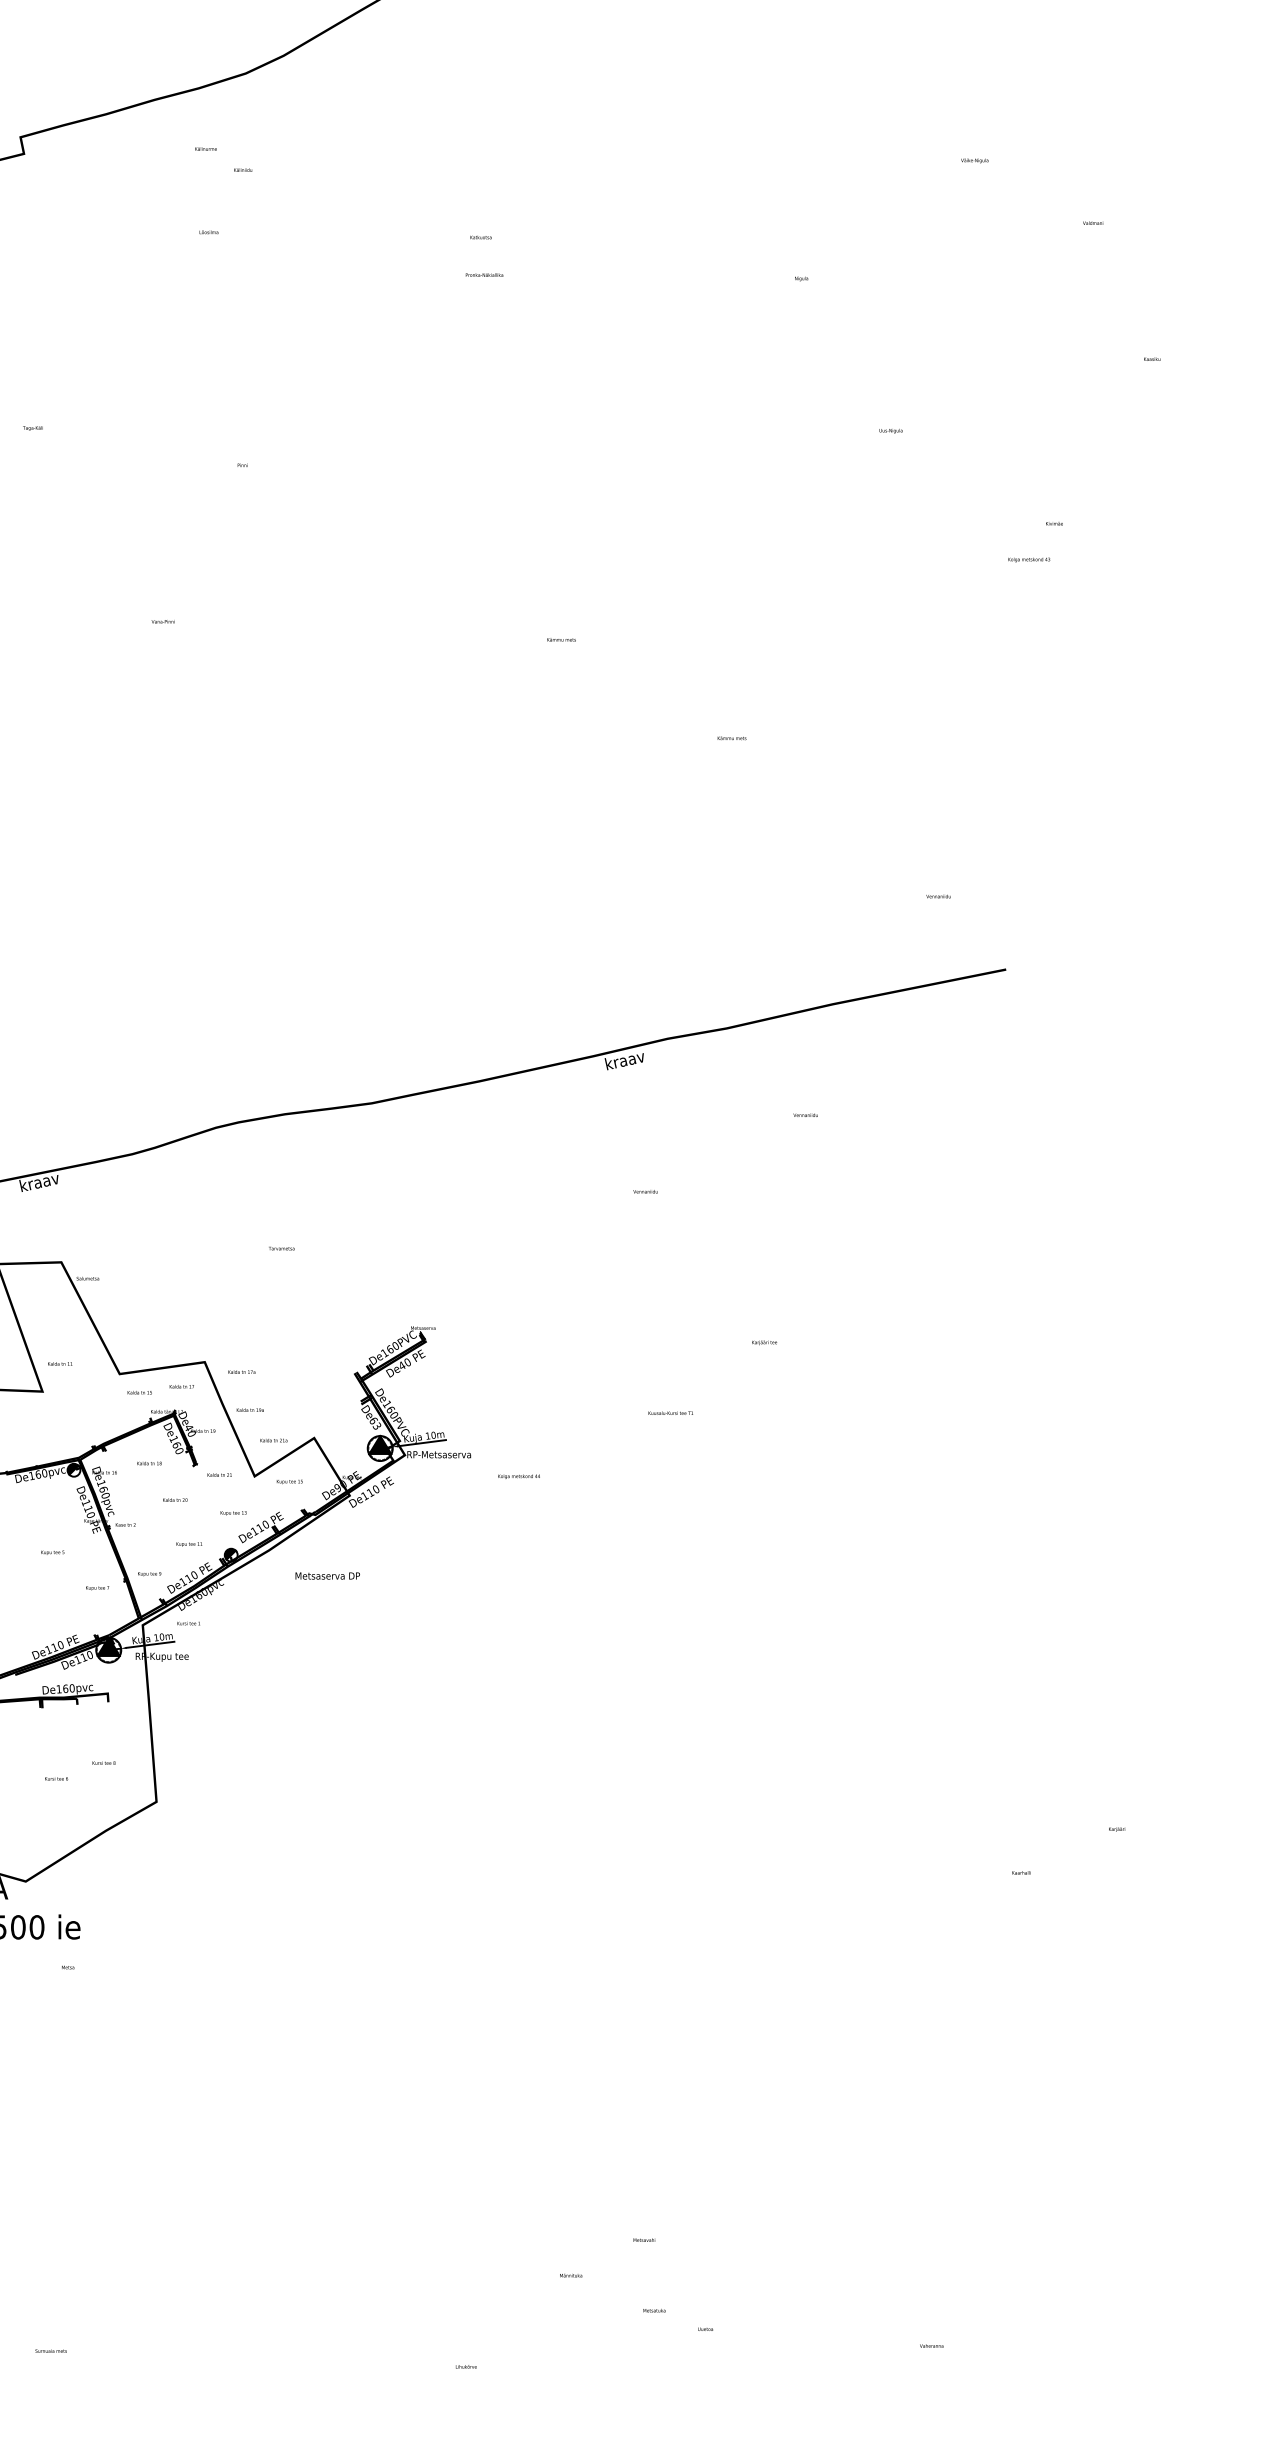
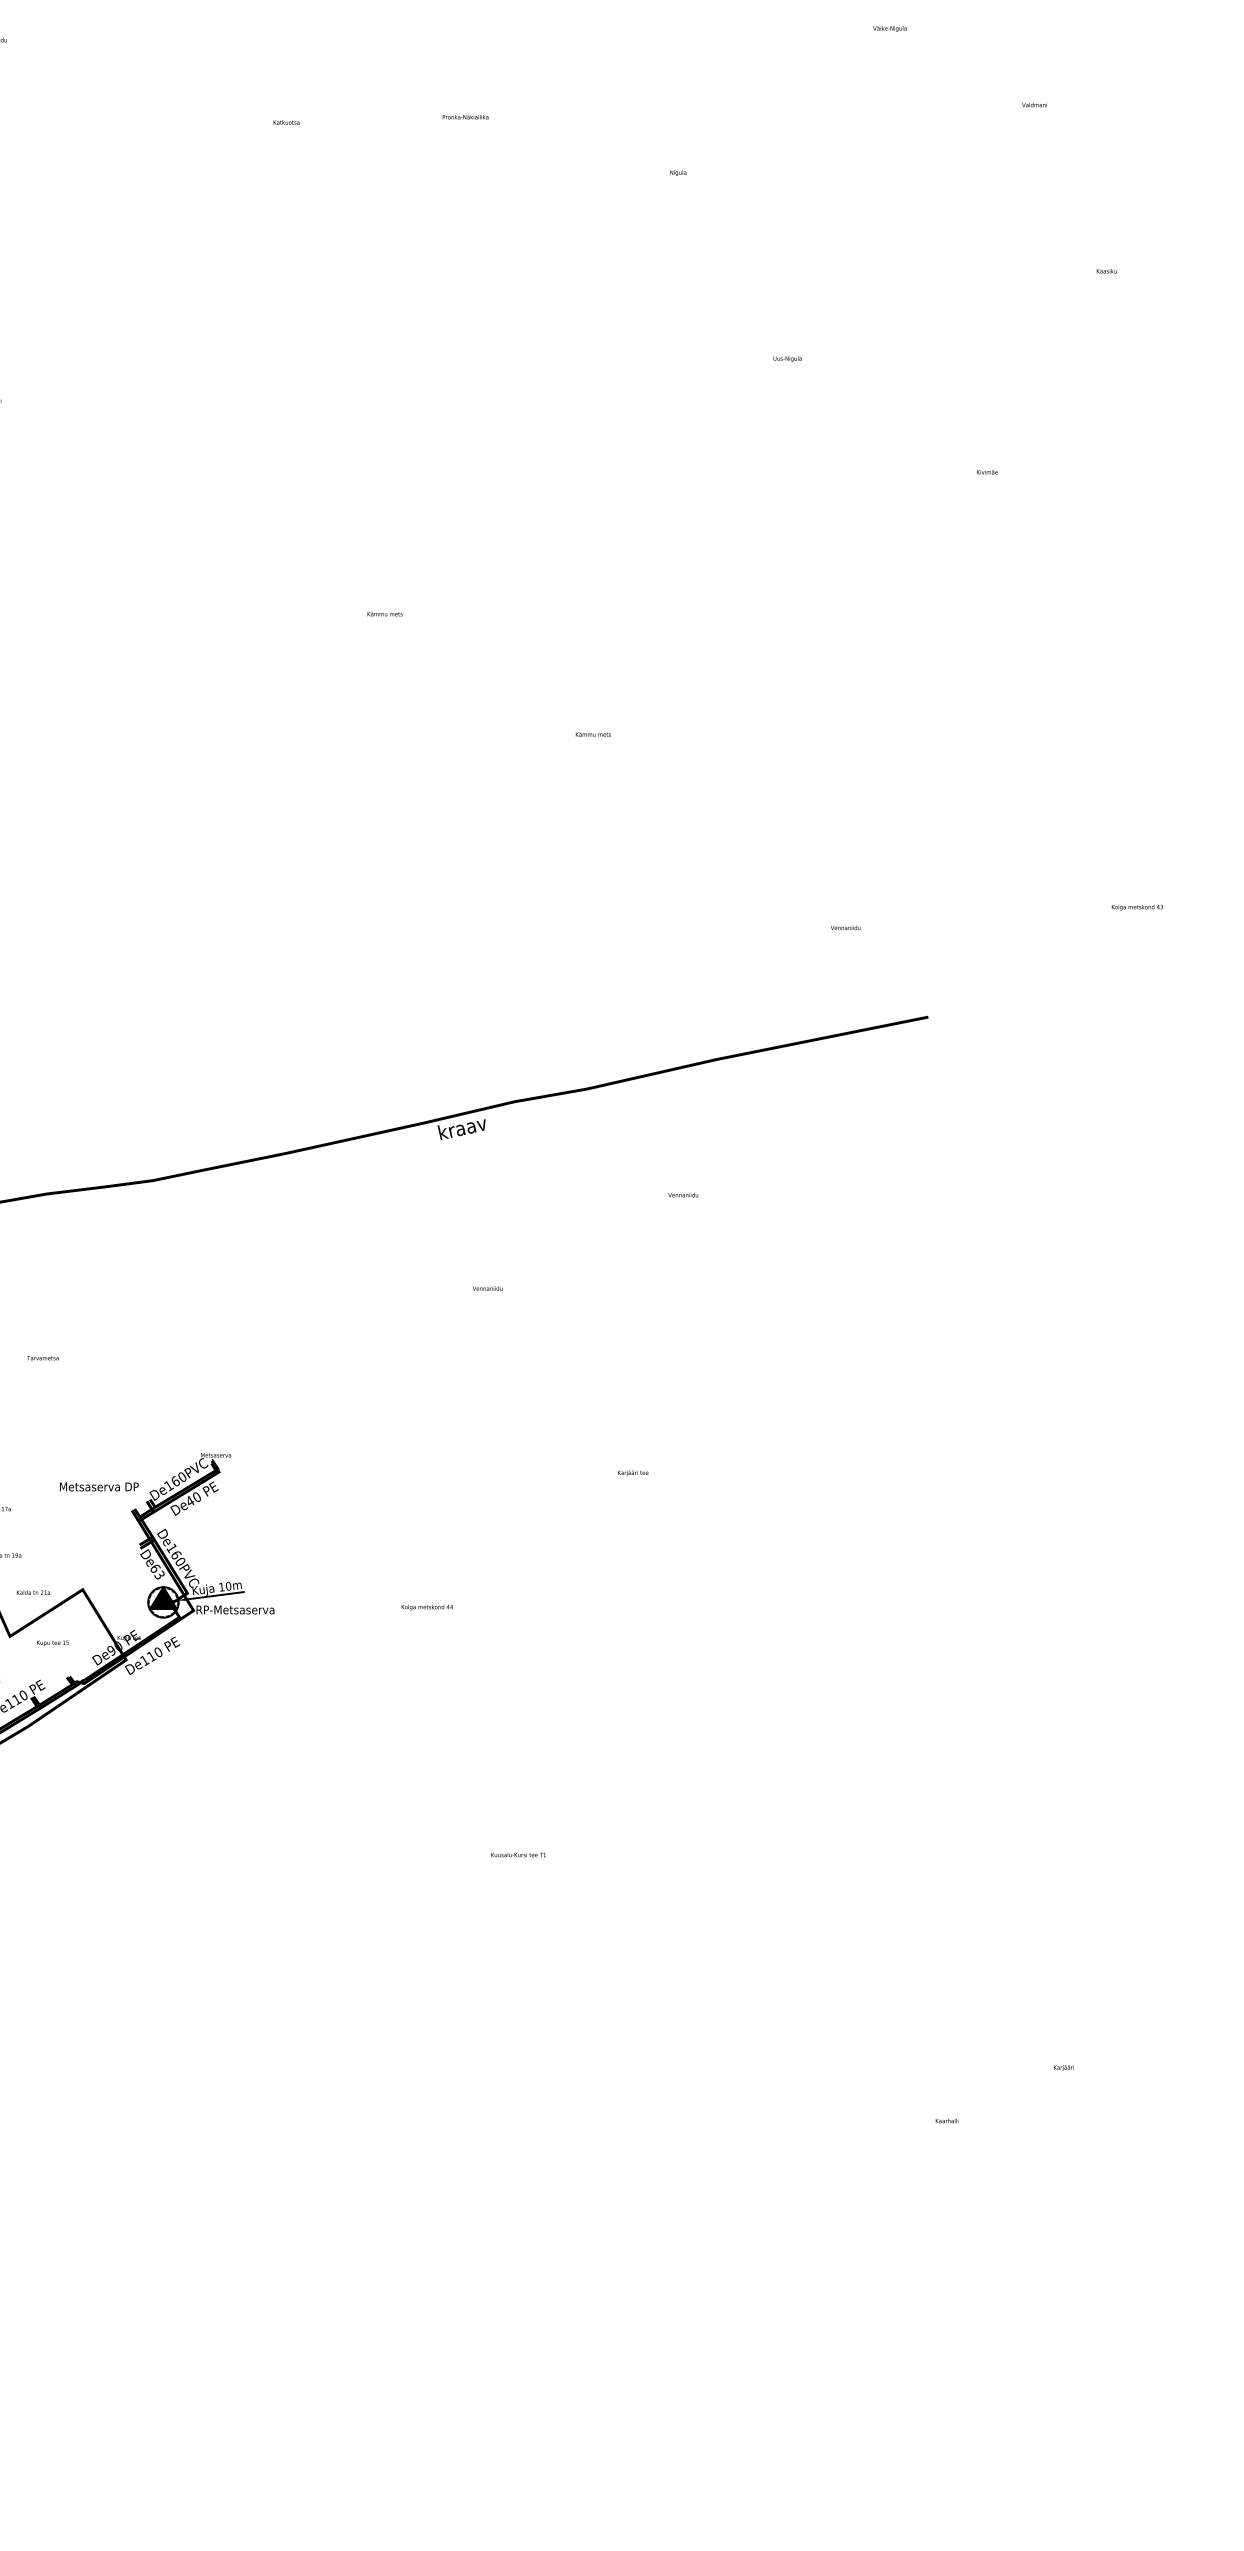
text: (484, 274) -> (465, 116), moved
text: (1029, 559) -> (1137, 907), moved
text: (670, 1412) -> (518, 1854), moved
text: (518, 1476) -> (426, 1607), moved
text: (327, 1575) -> (98, 1486), moved

